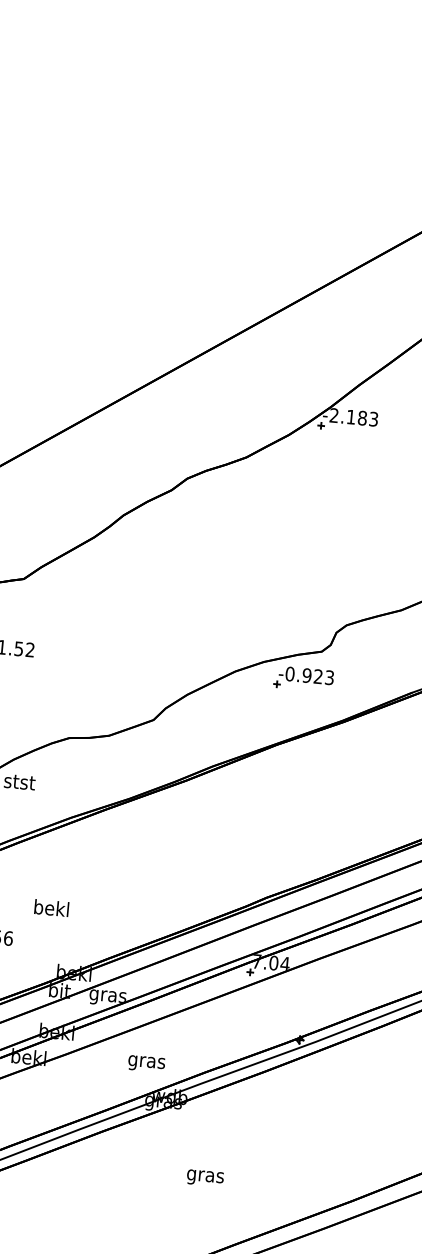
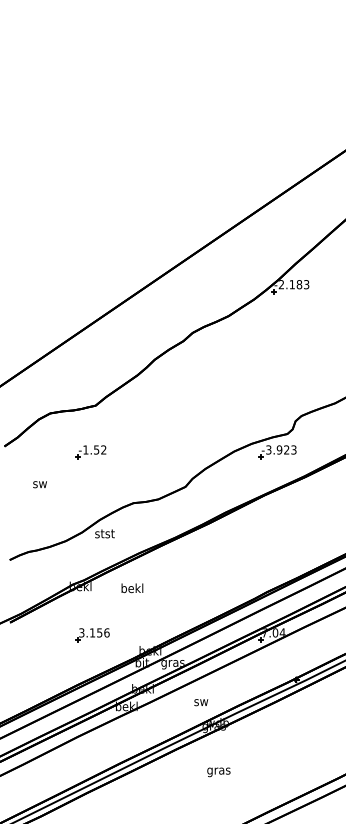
text: (289, 673) -> (268, 449), -0.923 -> -3.923
text: (51, 908) -> (132, 588), moved
text: (145, 1063) -> (200, 703), gras -> sw
text: (204, 1178) -> (218, 772), moved

